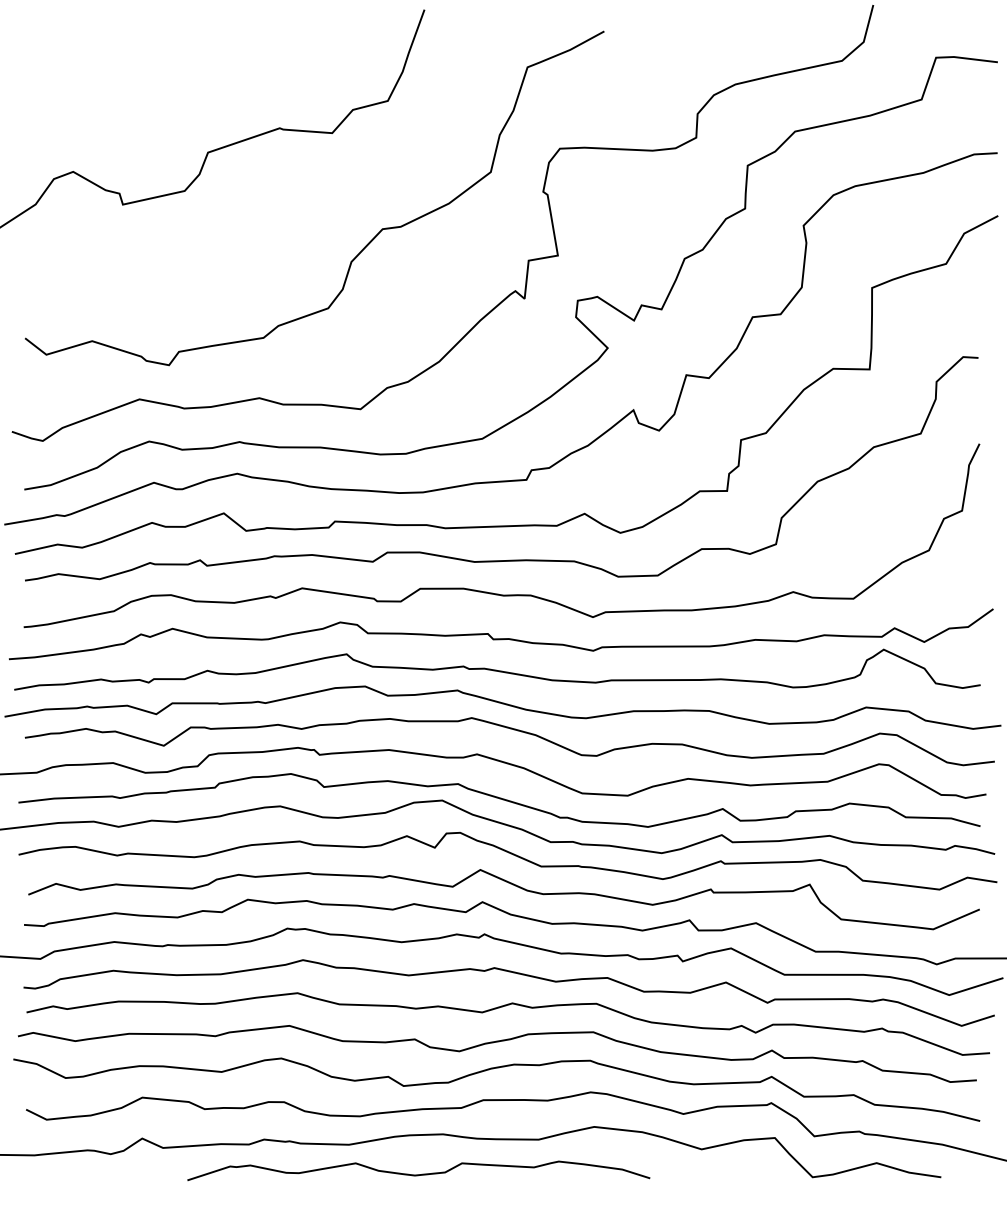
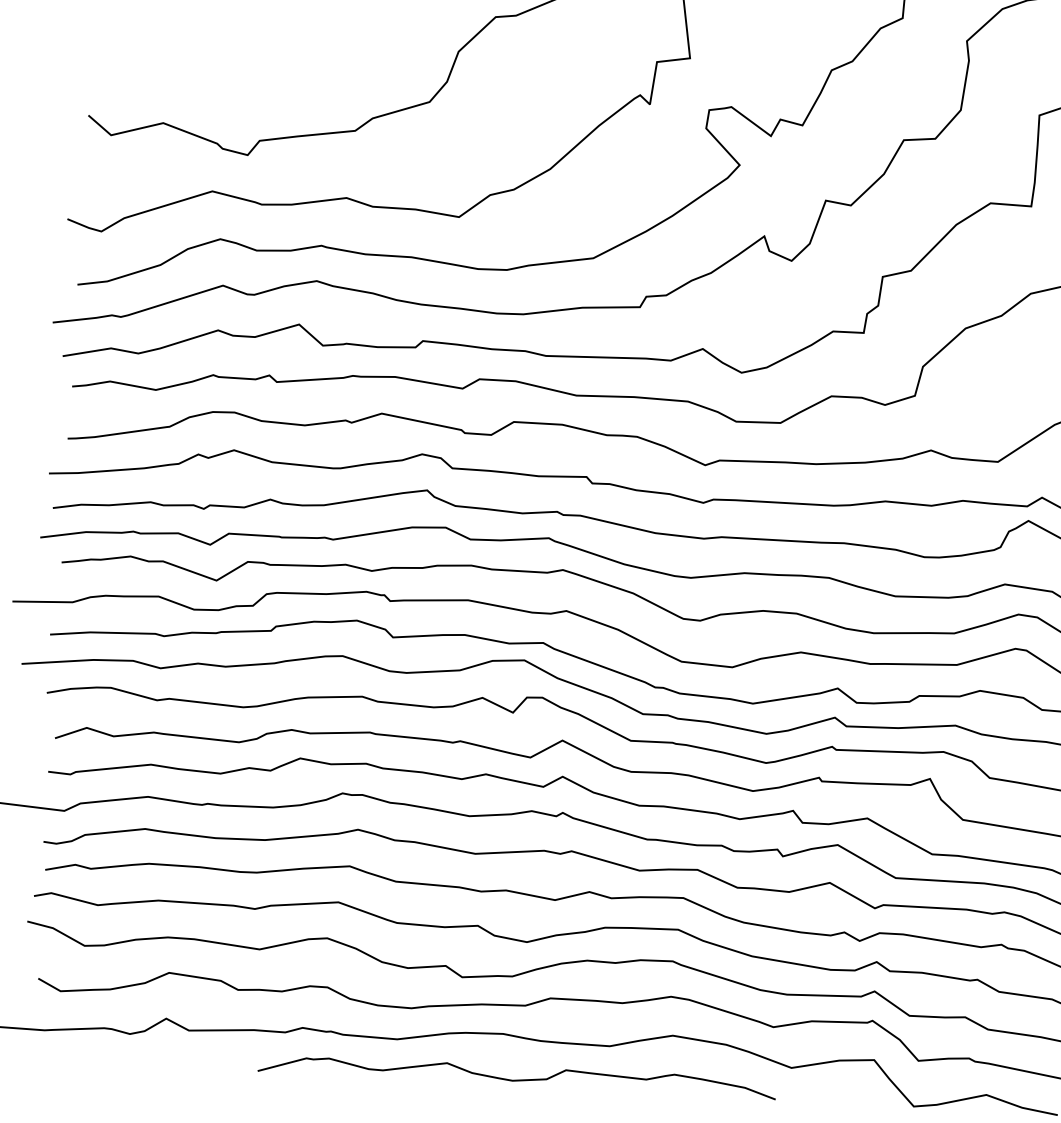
curve: (418, 1174) -> (516, 1079), moved

